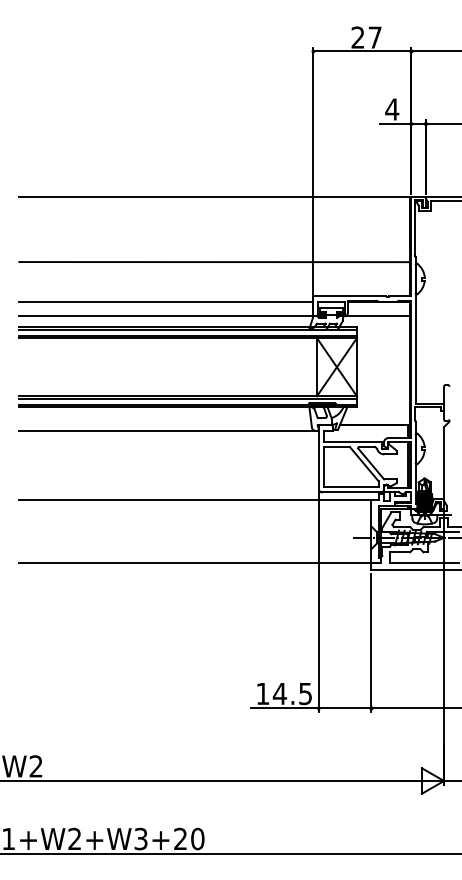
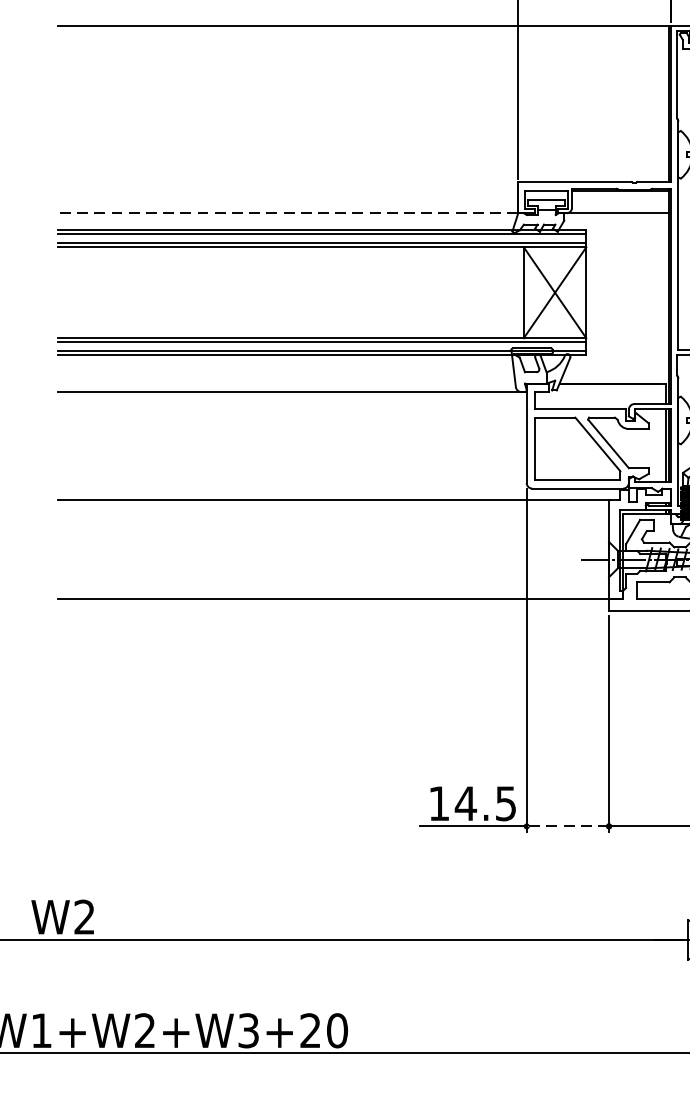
line: (214, 262) -> (363, 128), removed
line: (166, 301) -> (288, 189), removed
line: (166, 316) -> (288, 213), solid -> dashed
line: (344, 708) -> (566, 826), solid -> dashed

